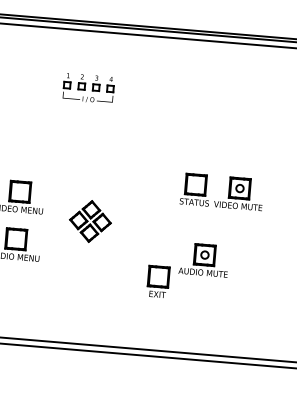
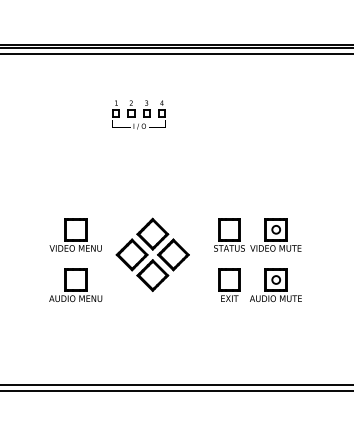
part: (228, 192) -> (264, 234), moved
part: (90, 221) -> (152, 254), size x1.67
part: (158, 281) -> (229, 284), moved

